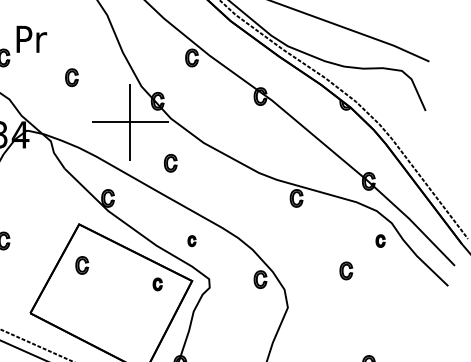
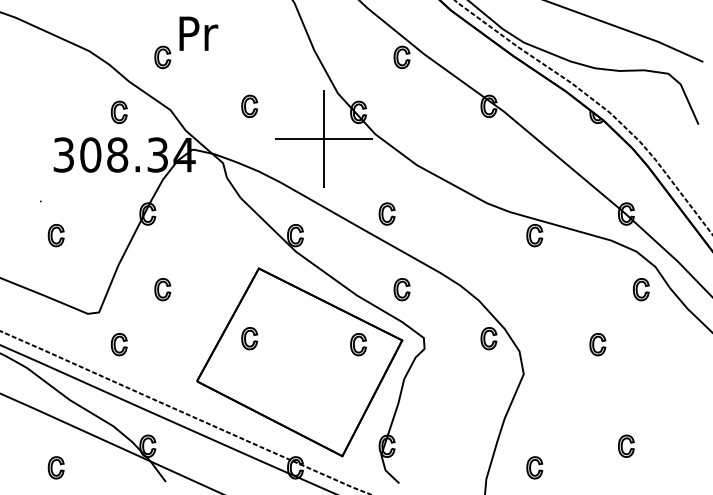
part: (71, 77) -> (249, 106), moved
part: (170, 162) -> (386, 213), moved
part: (191, 240) -> (401, 289), size x1.67
part: (380, 240) -> (641, 289), size x1.43
part: (82, 265) -> (249, 338), moved
part: (346, 270) -> (597, 344), moved
part: (157, 284) -> (358, 344), size x1.43

